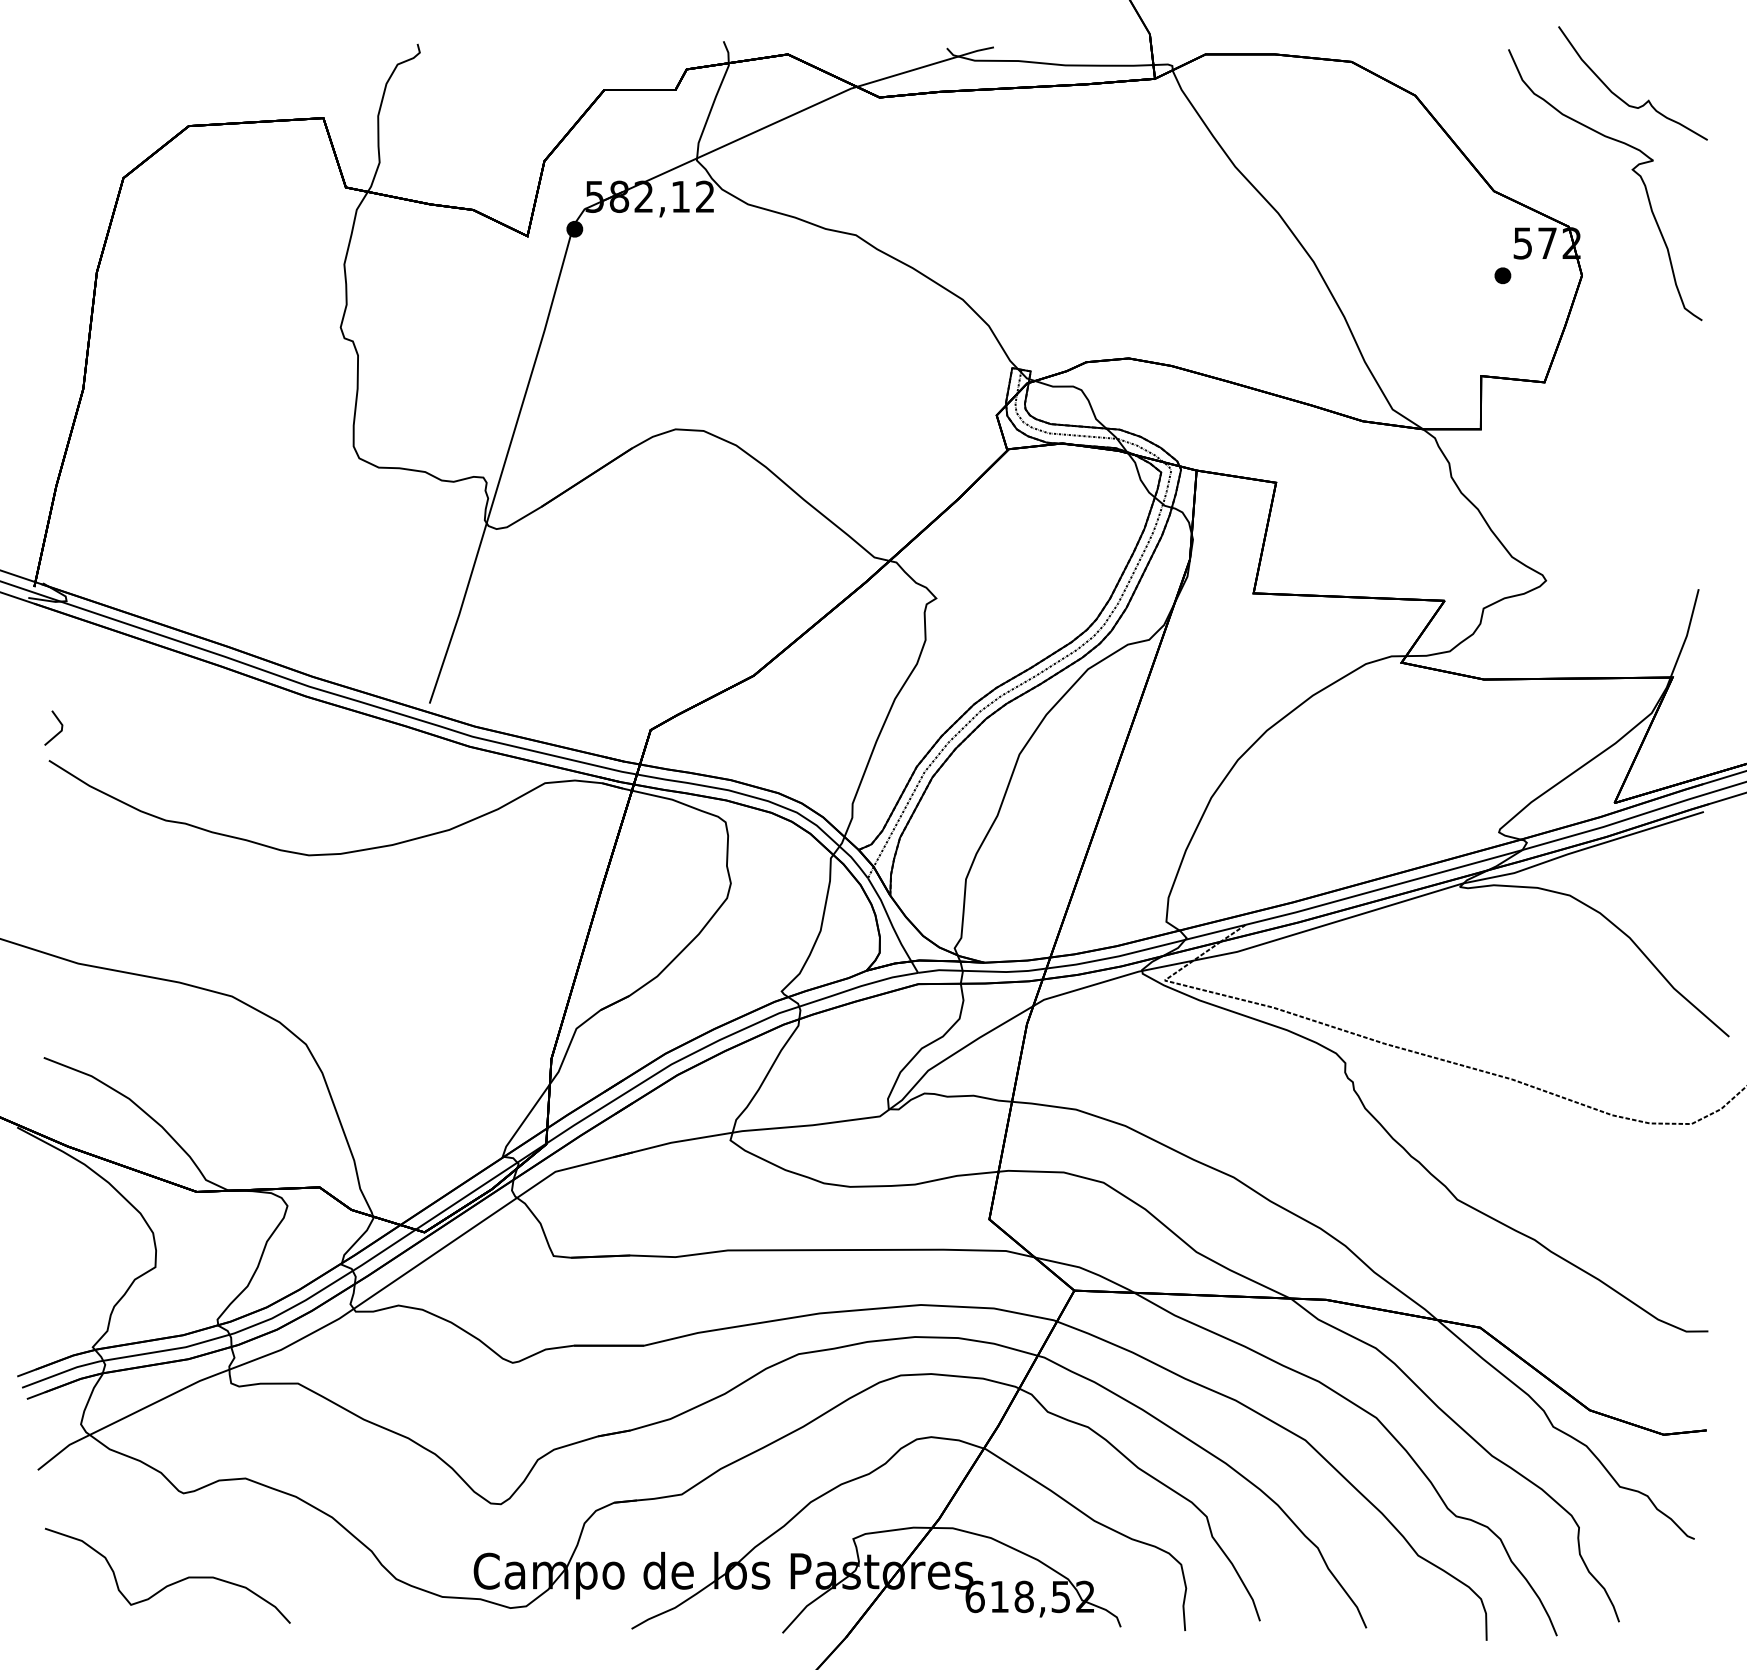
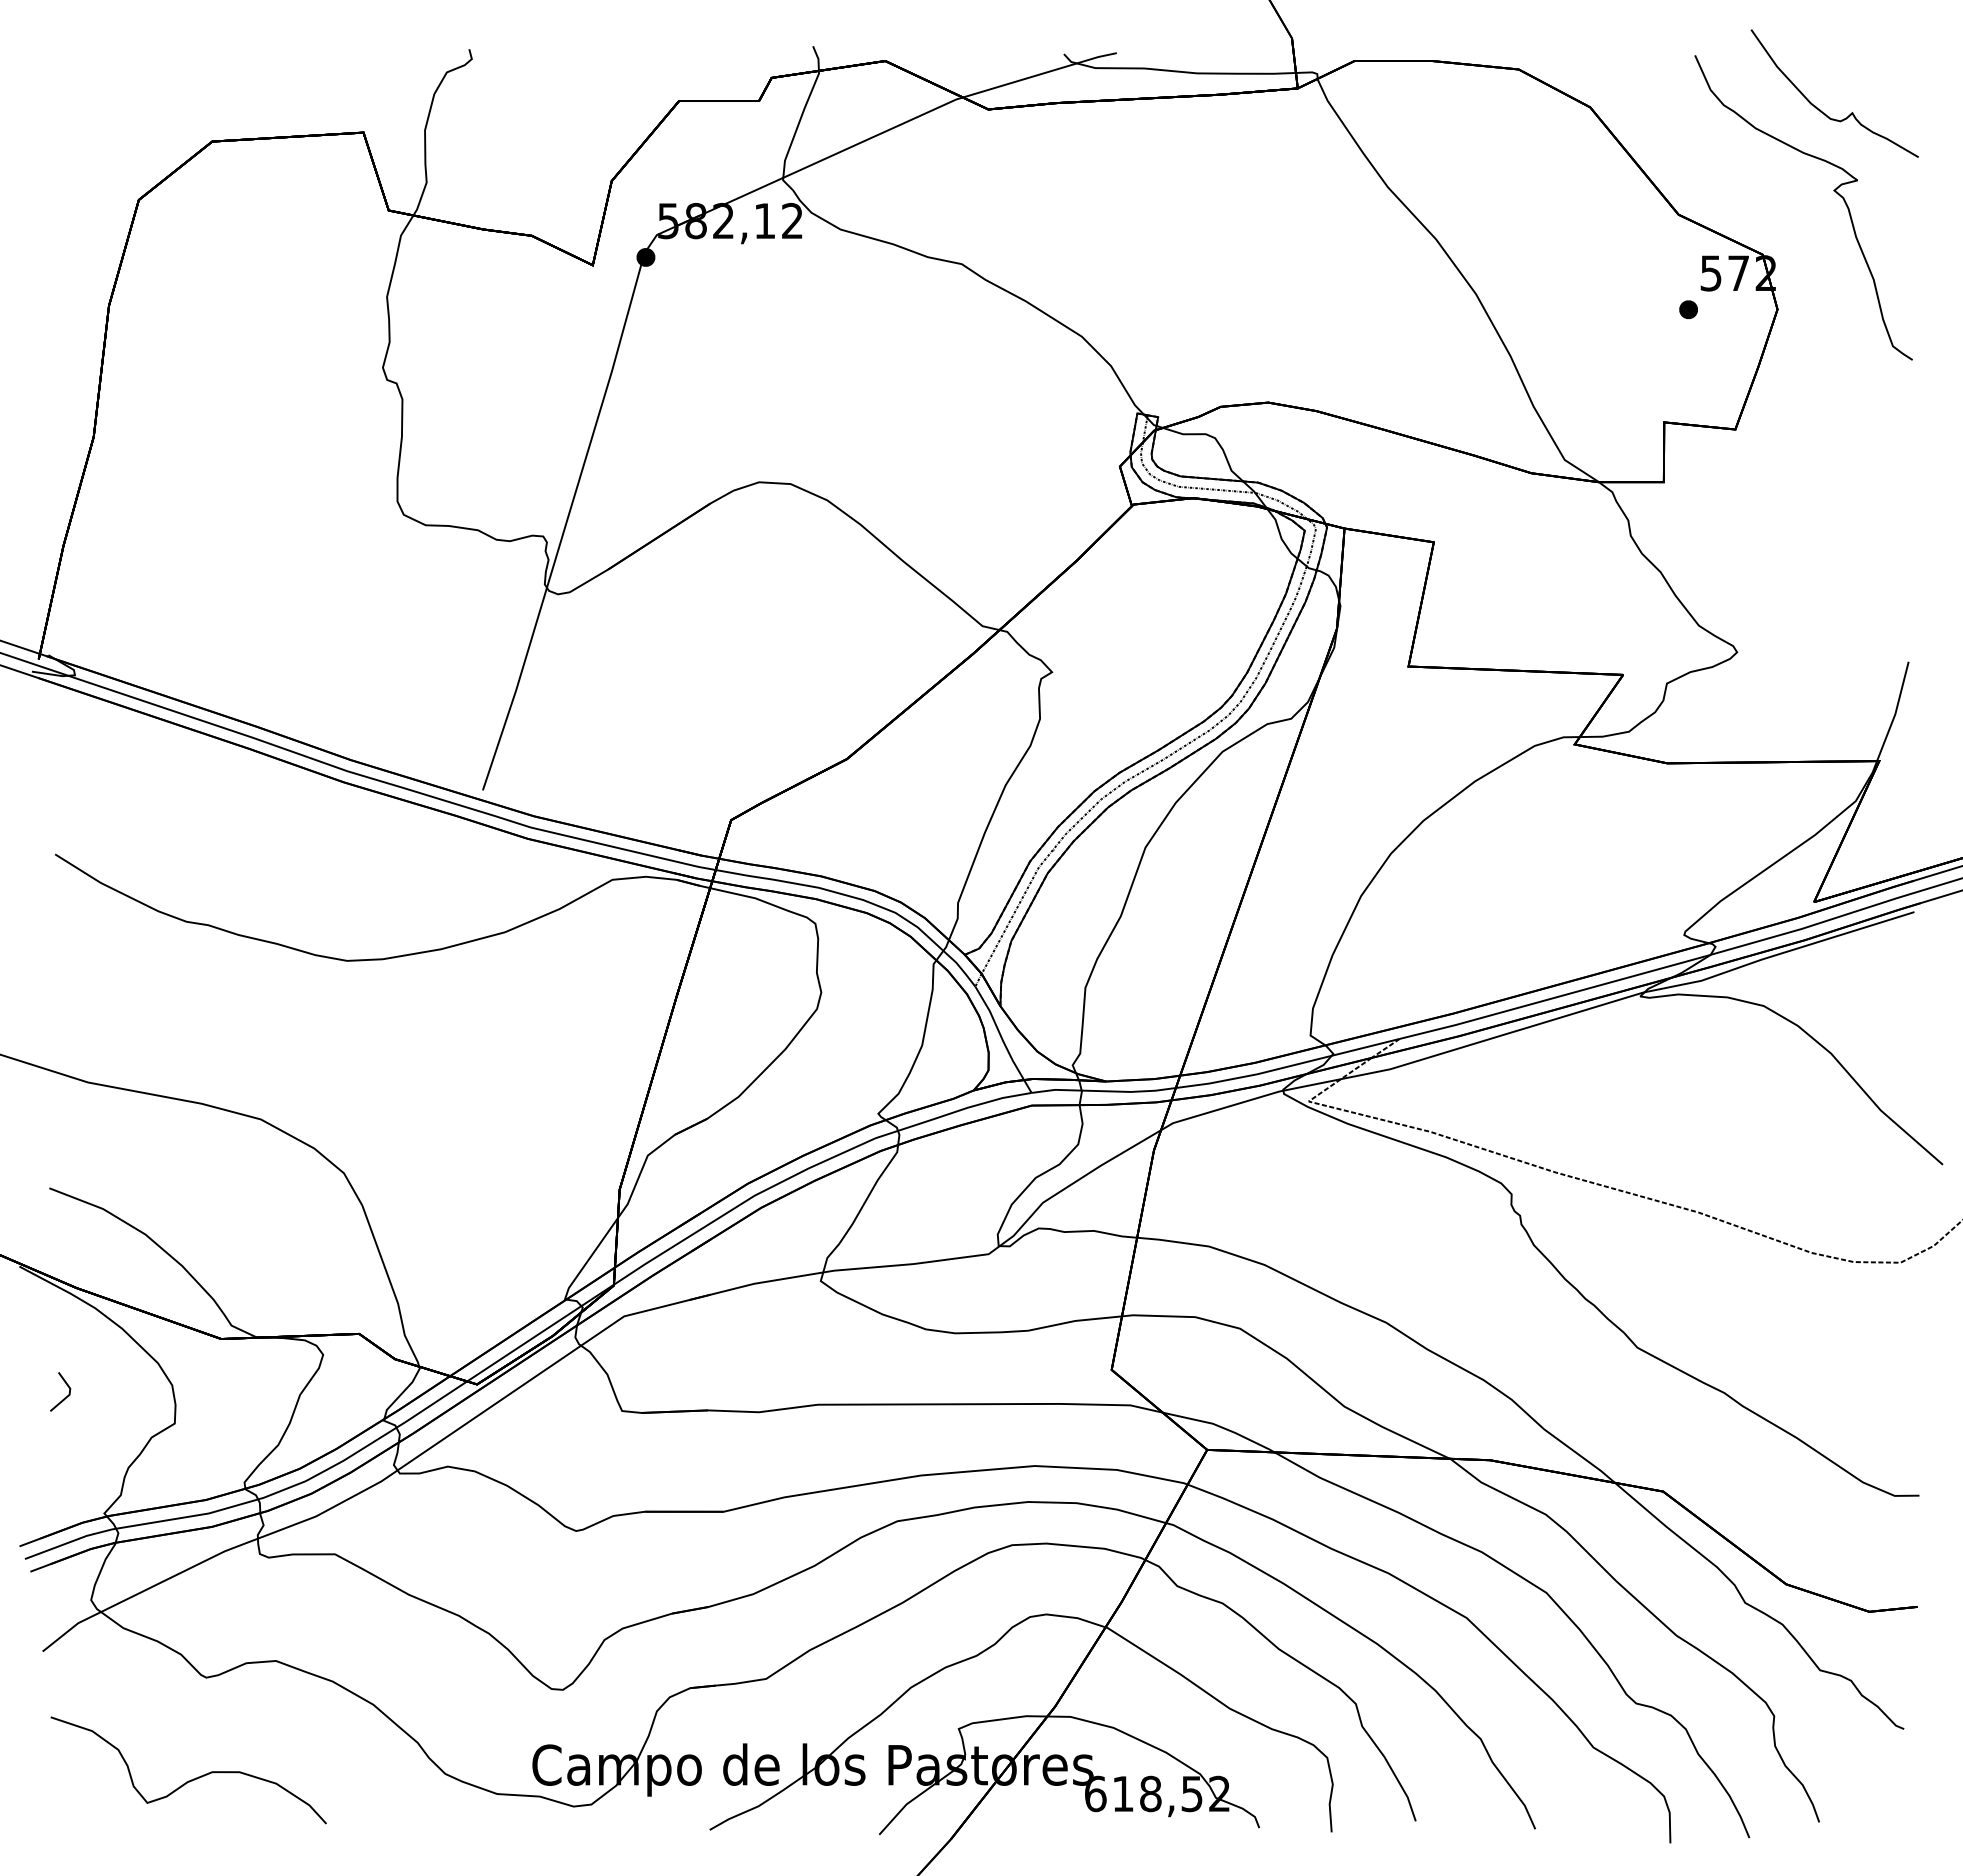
line: (57, 733) -> (64, 1397), moved

